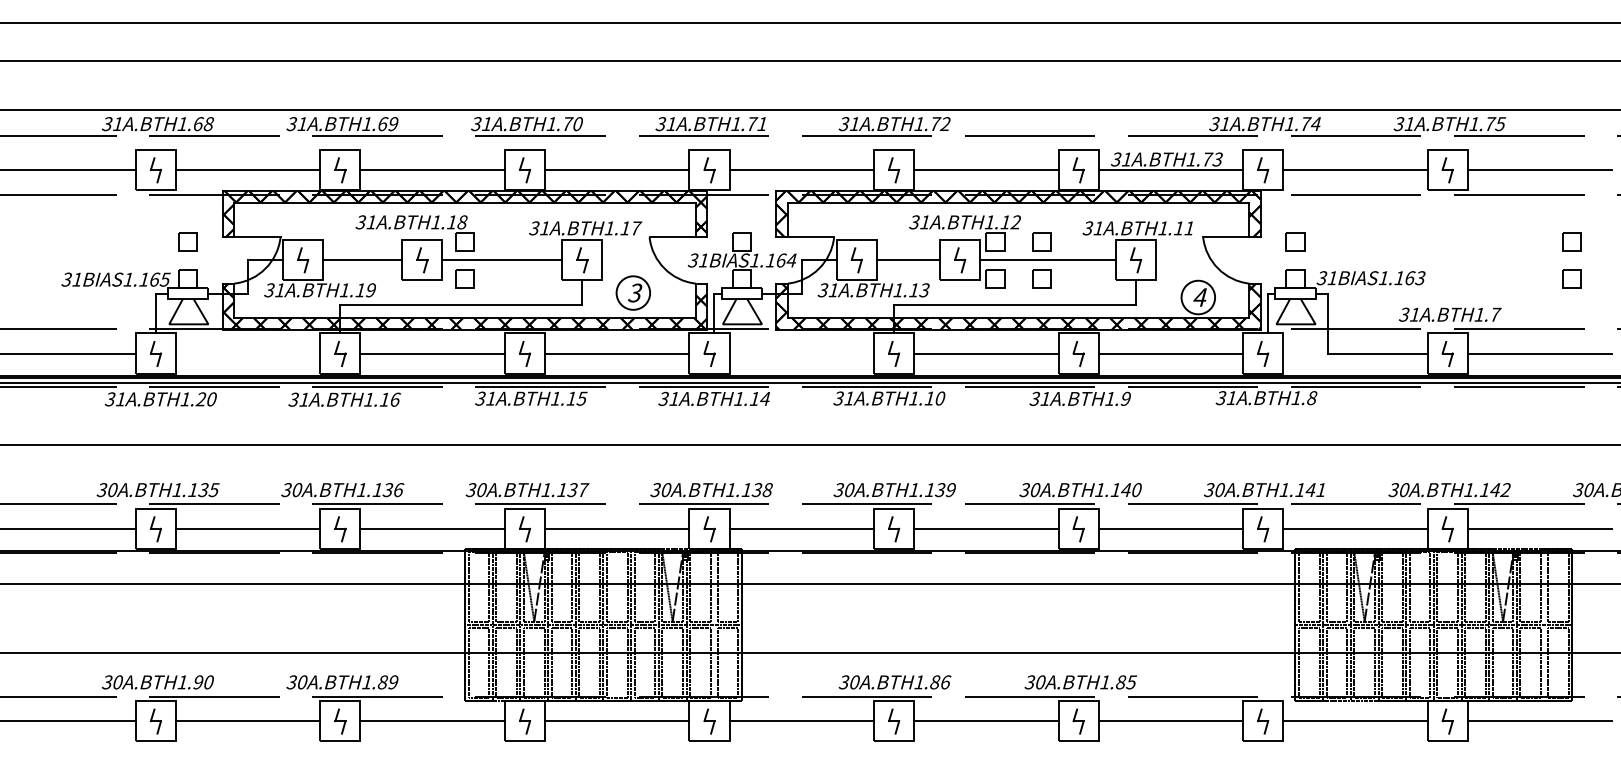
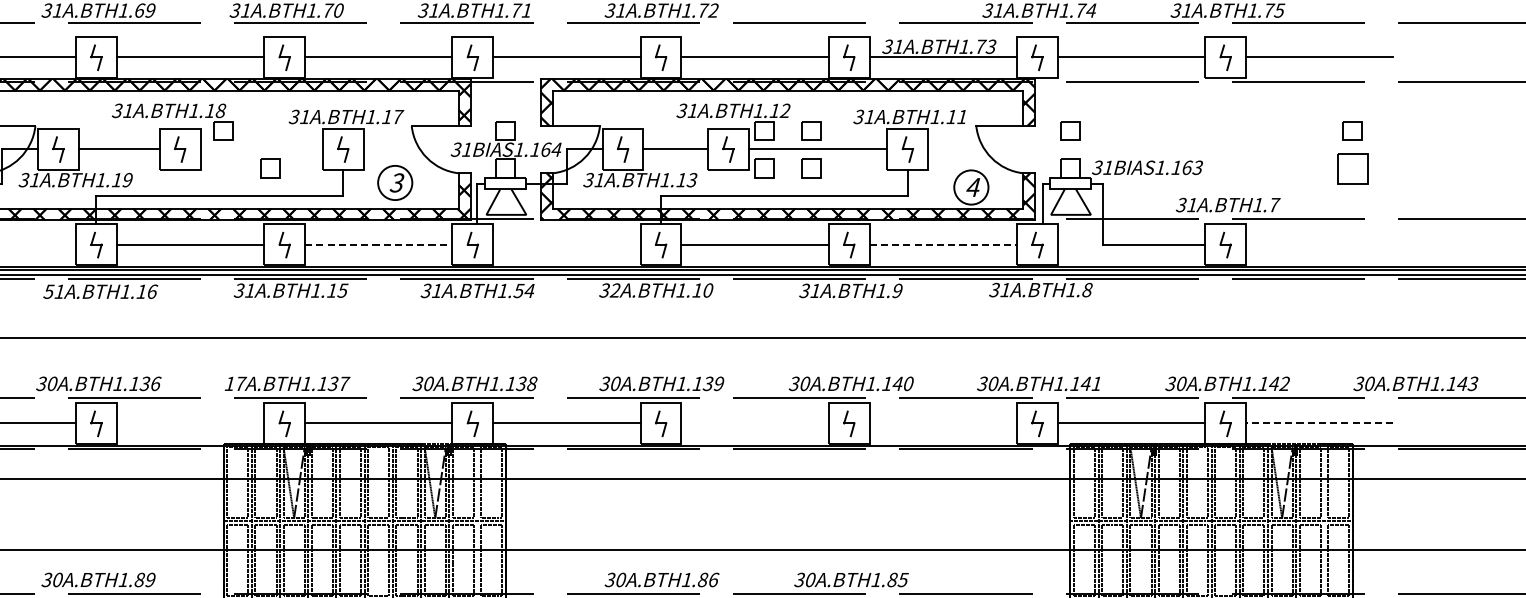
line: (502, 259) -> (261, 148), removed
part: (464, 278) -> (269, 168), moved
part: (1571, 278) -> (1351, 168), size x1.6
line: (617, 353) -> (379, 244), solid -> dashed
line: (1171, 353) -> (944, 244), solid -> dashed
line: (1539, 353) -> (1319, 244), removed
text: (848, 398) -> (614, 290), 31 -> 32
text: (294, 399) -> (49, 291), 31 -> 51
text: (754, 399) -> (518, 291), 1.14 -> 1.54
text: (476, 490) -> (235, 384), 30 -> 17
line: (432, 528) -> (190, 423), removed
line: (986, 528) -> (755, 423), removed
line: (1170, 528) -> (942, 423), removed
line: (1539, 528) -> (1319, 423), solid -> dashed

